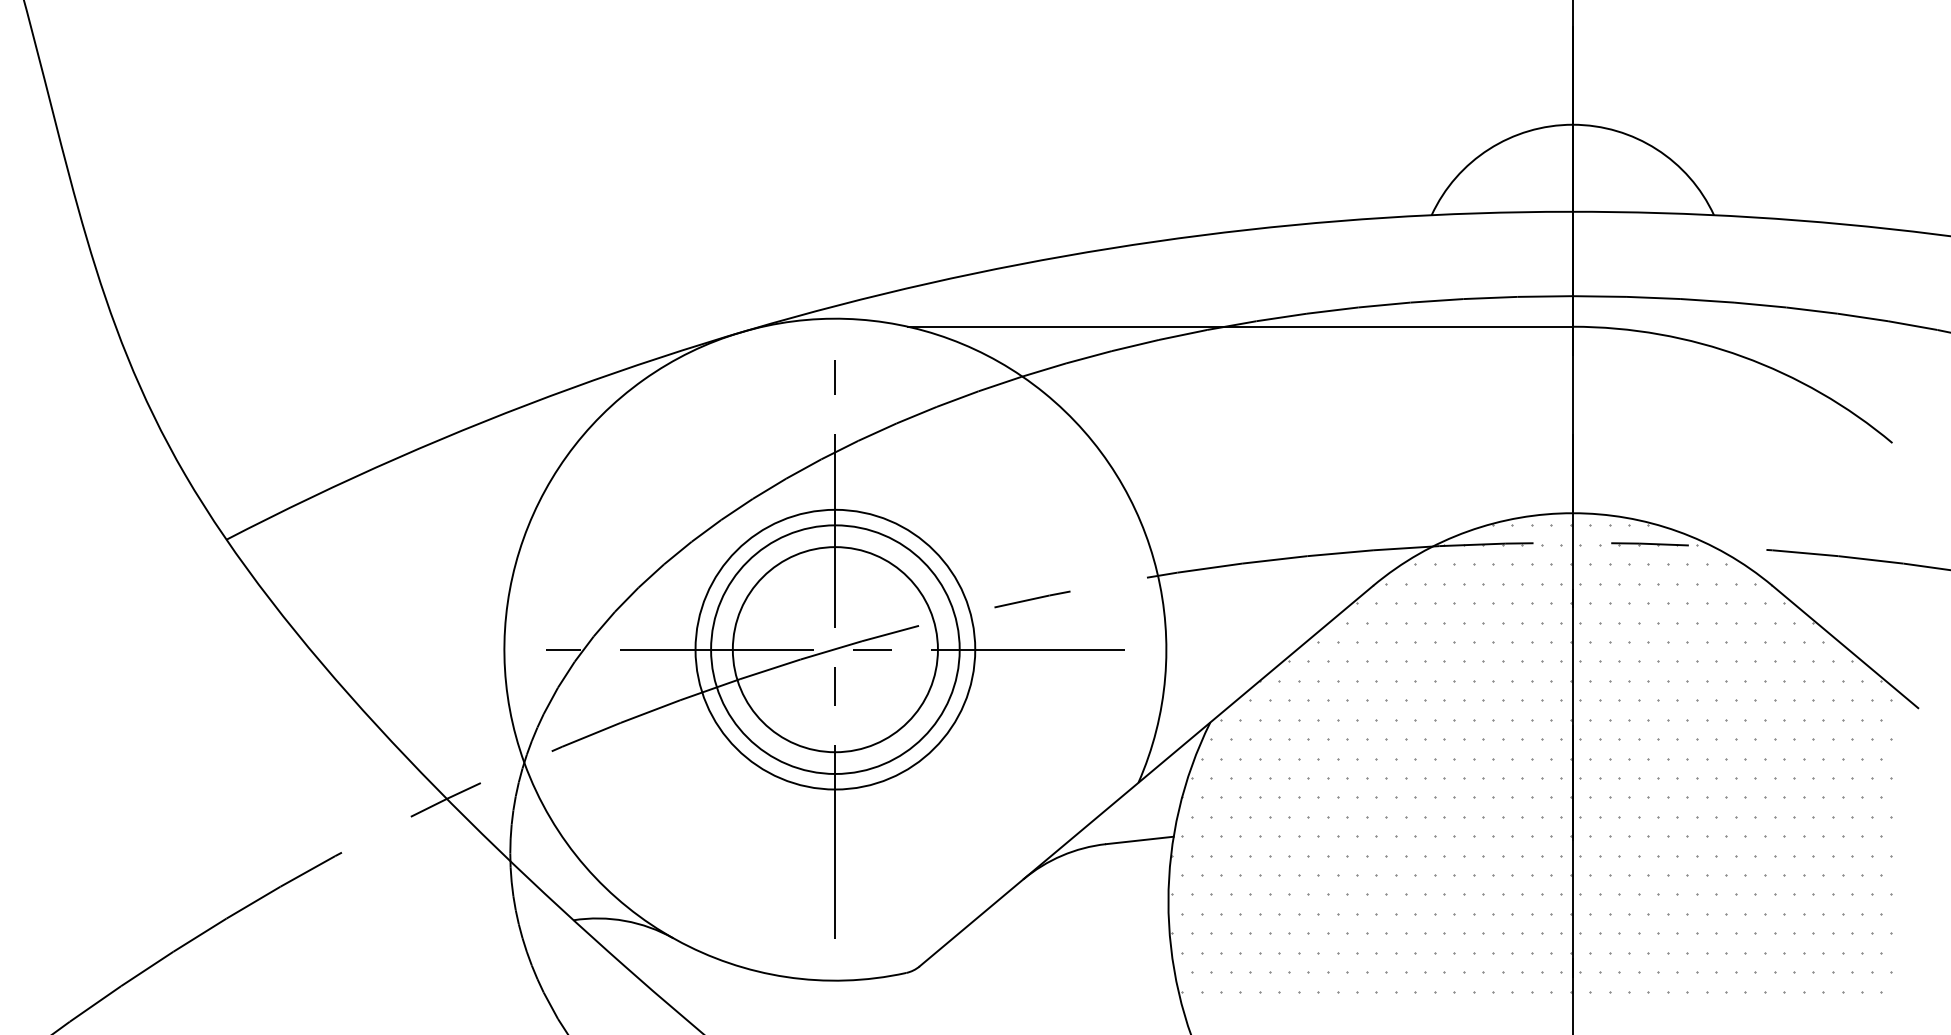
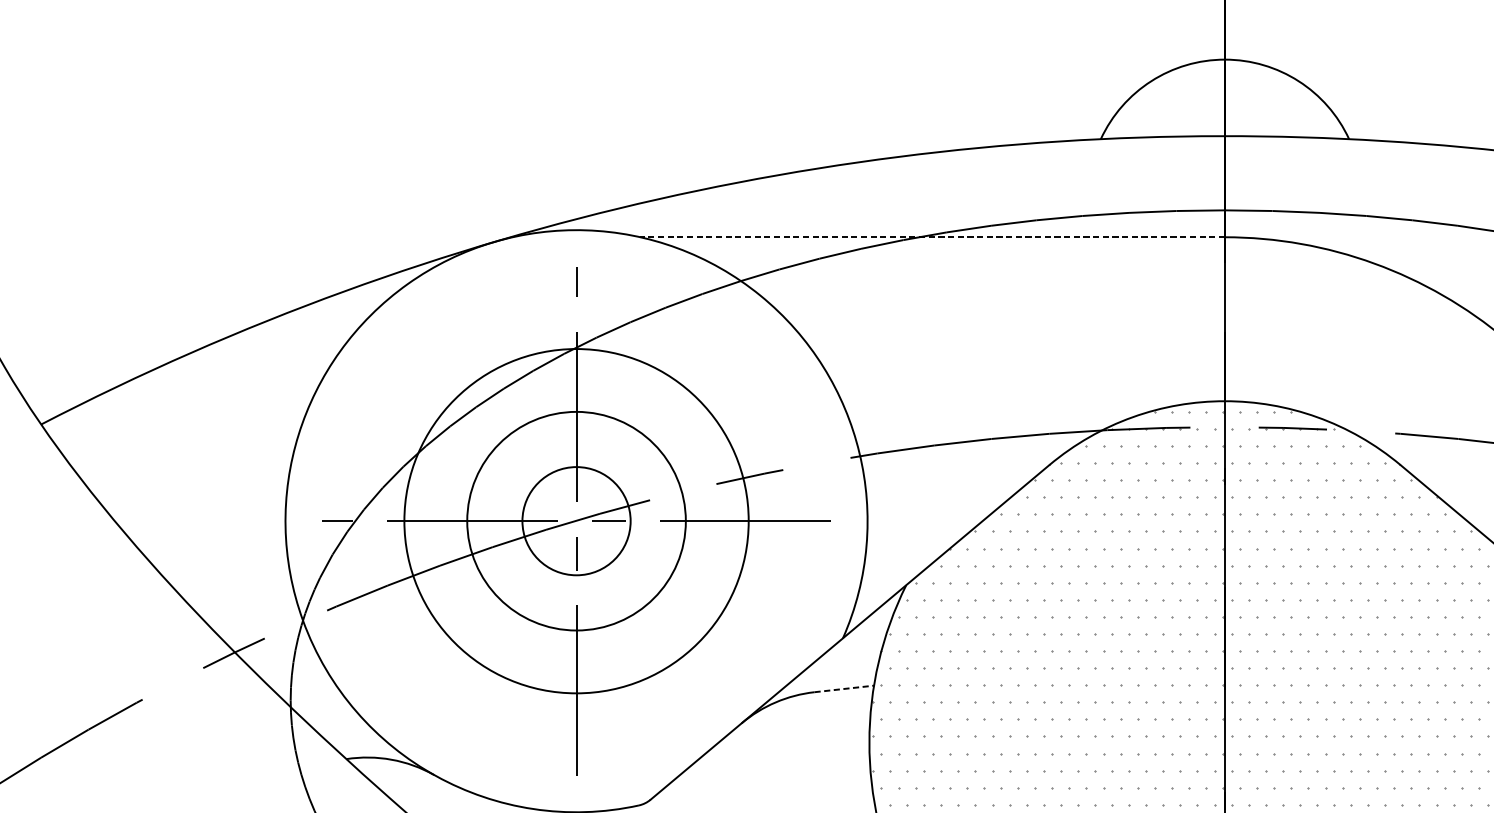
line: (1239, 326) -> (931, 237), solid -> dashed
circle: (834, 649) -> (575, 521), size x0.6
circle: (835, 649) -> (576, 521), size x1.4
line: (1140, 840) -> (844, 688), solid -> dashed

